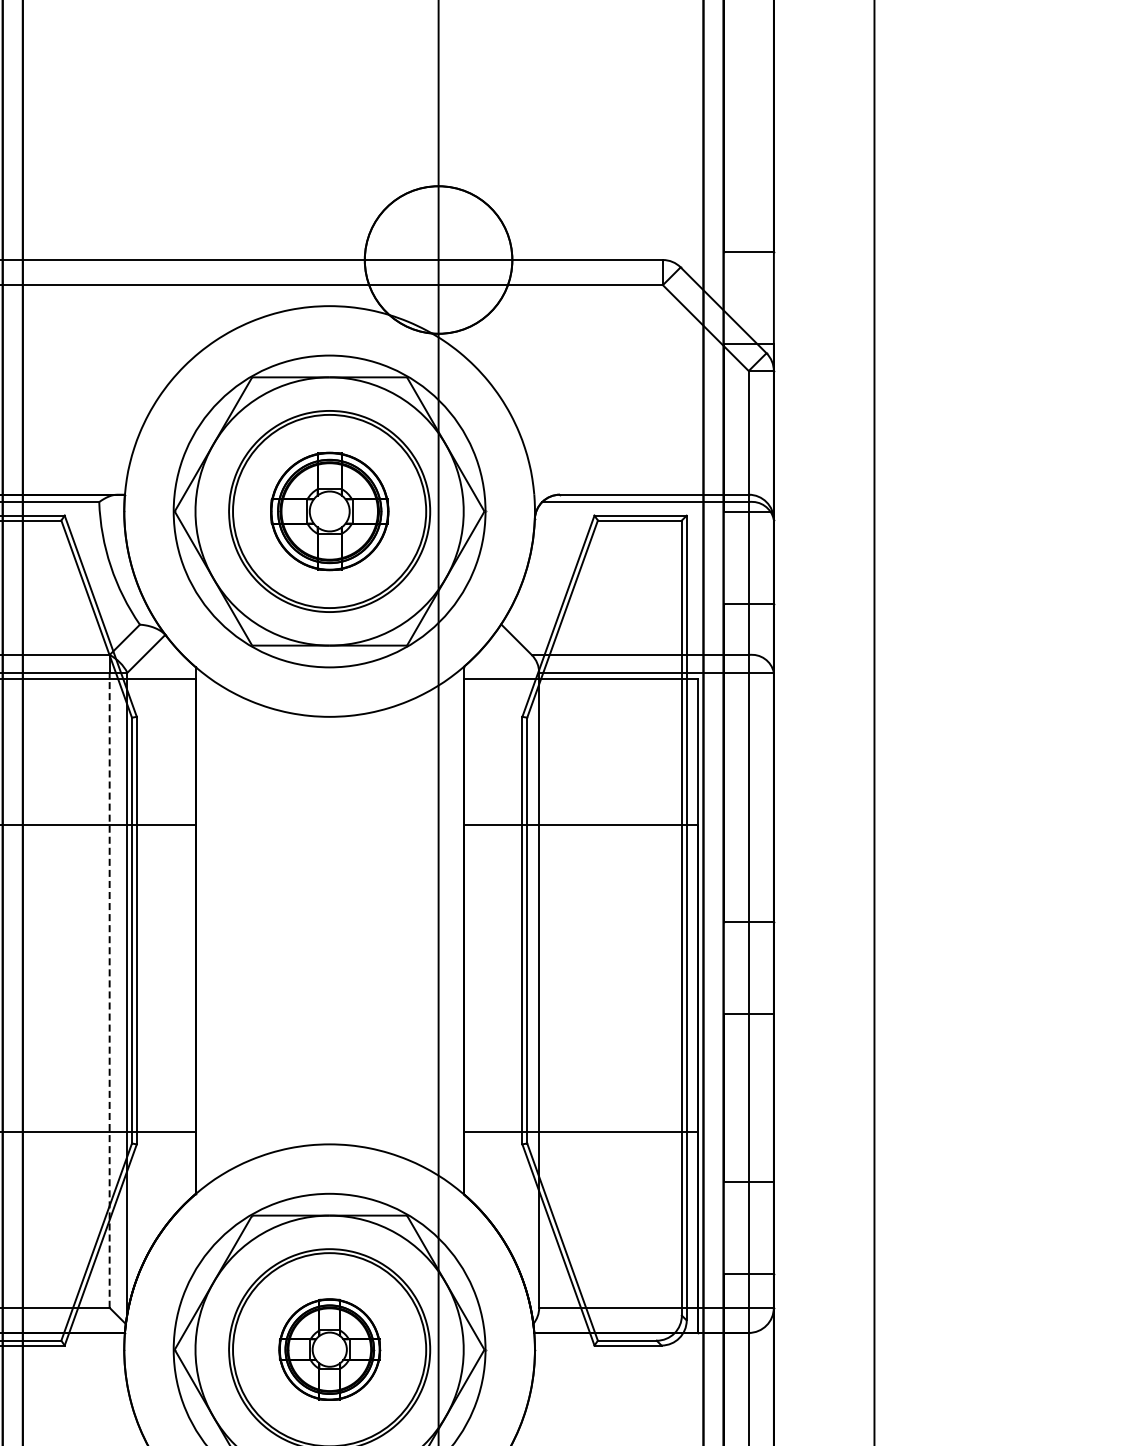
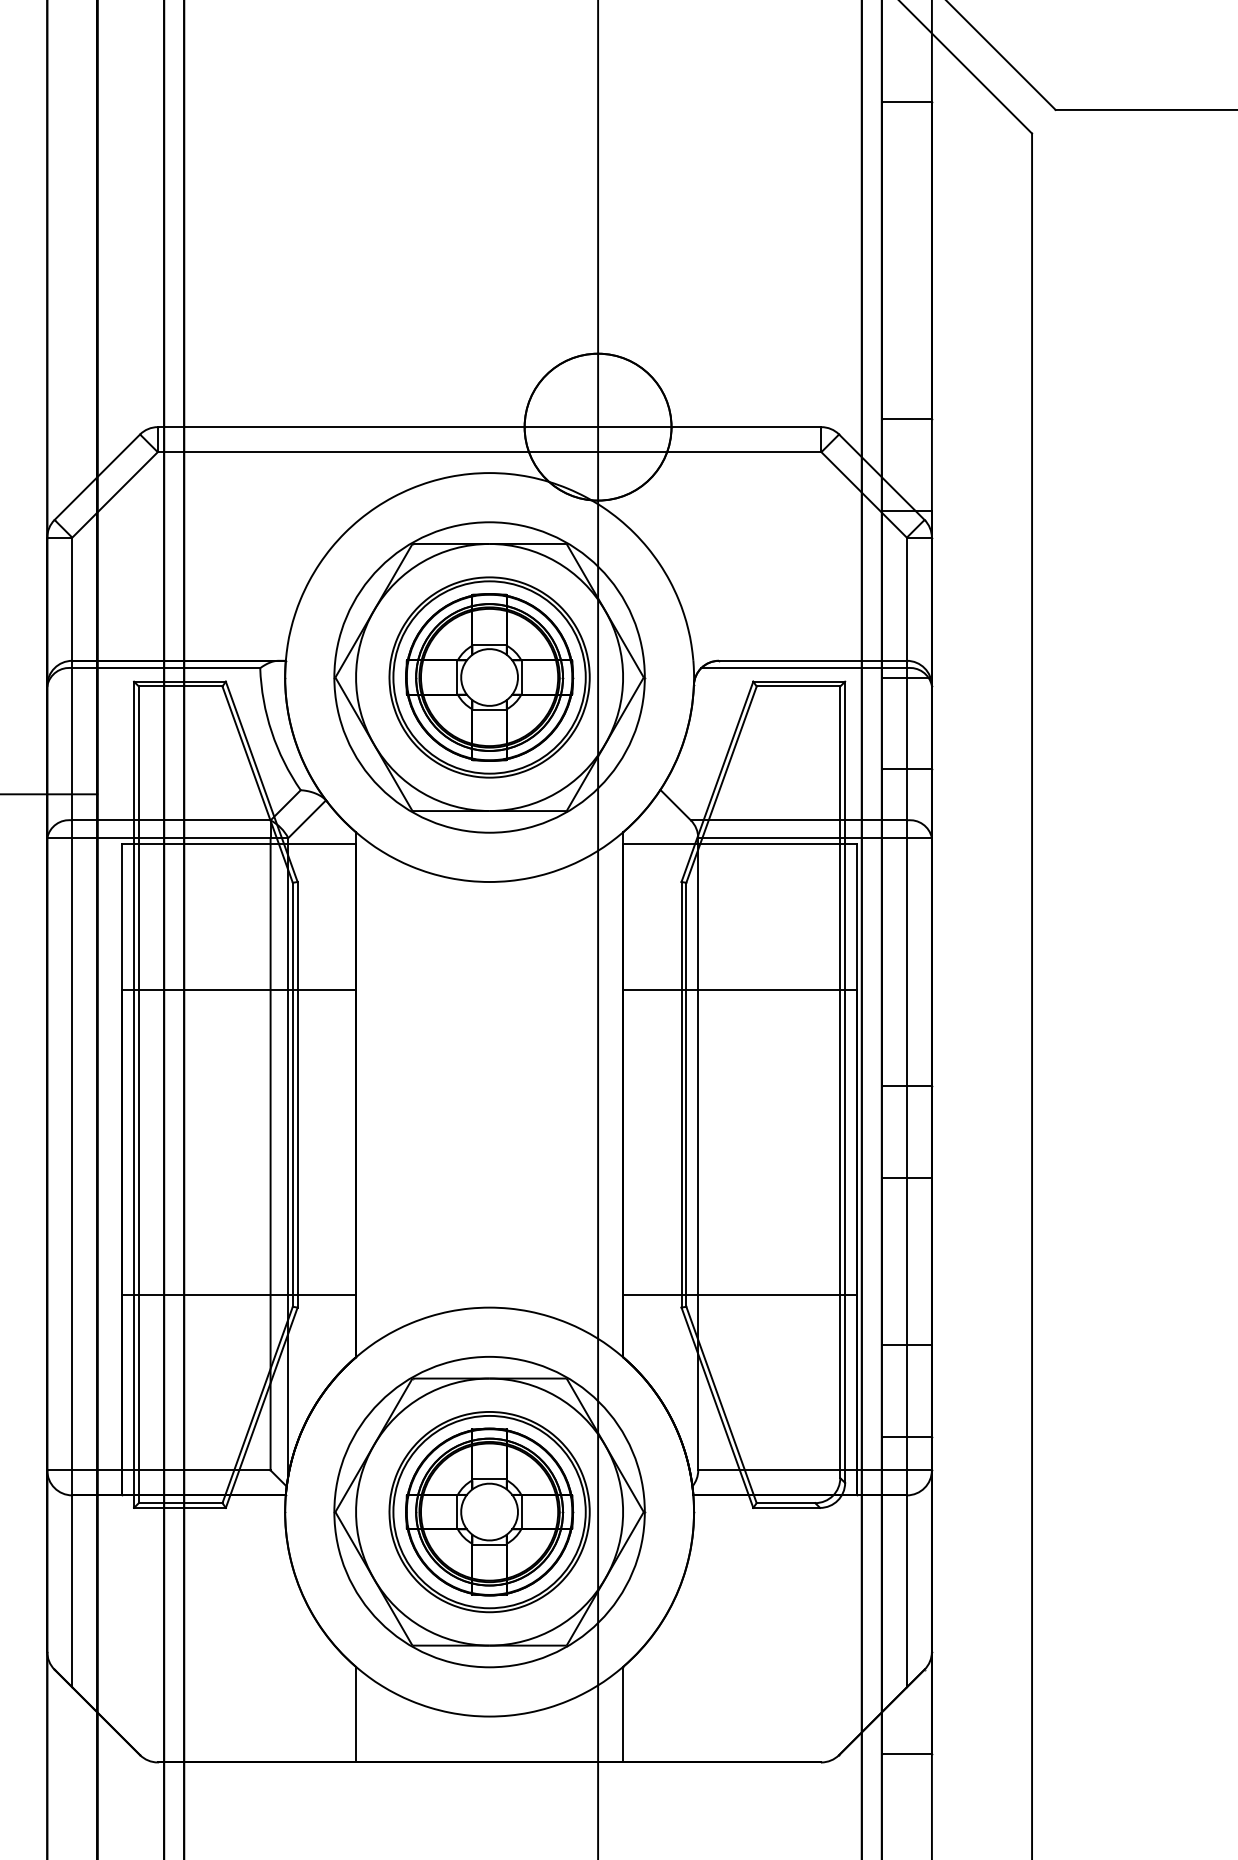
part: (329, 511) -> (489, 677), size x1.43
line: (109, 989) -> (270, 1153), dashed -> solid
part: (329, 1349) -> (489, 1511), size x1.67

